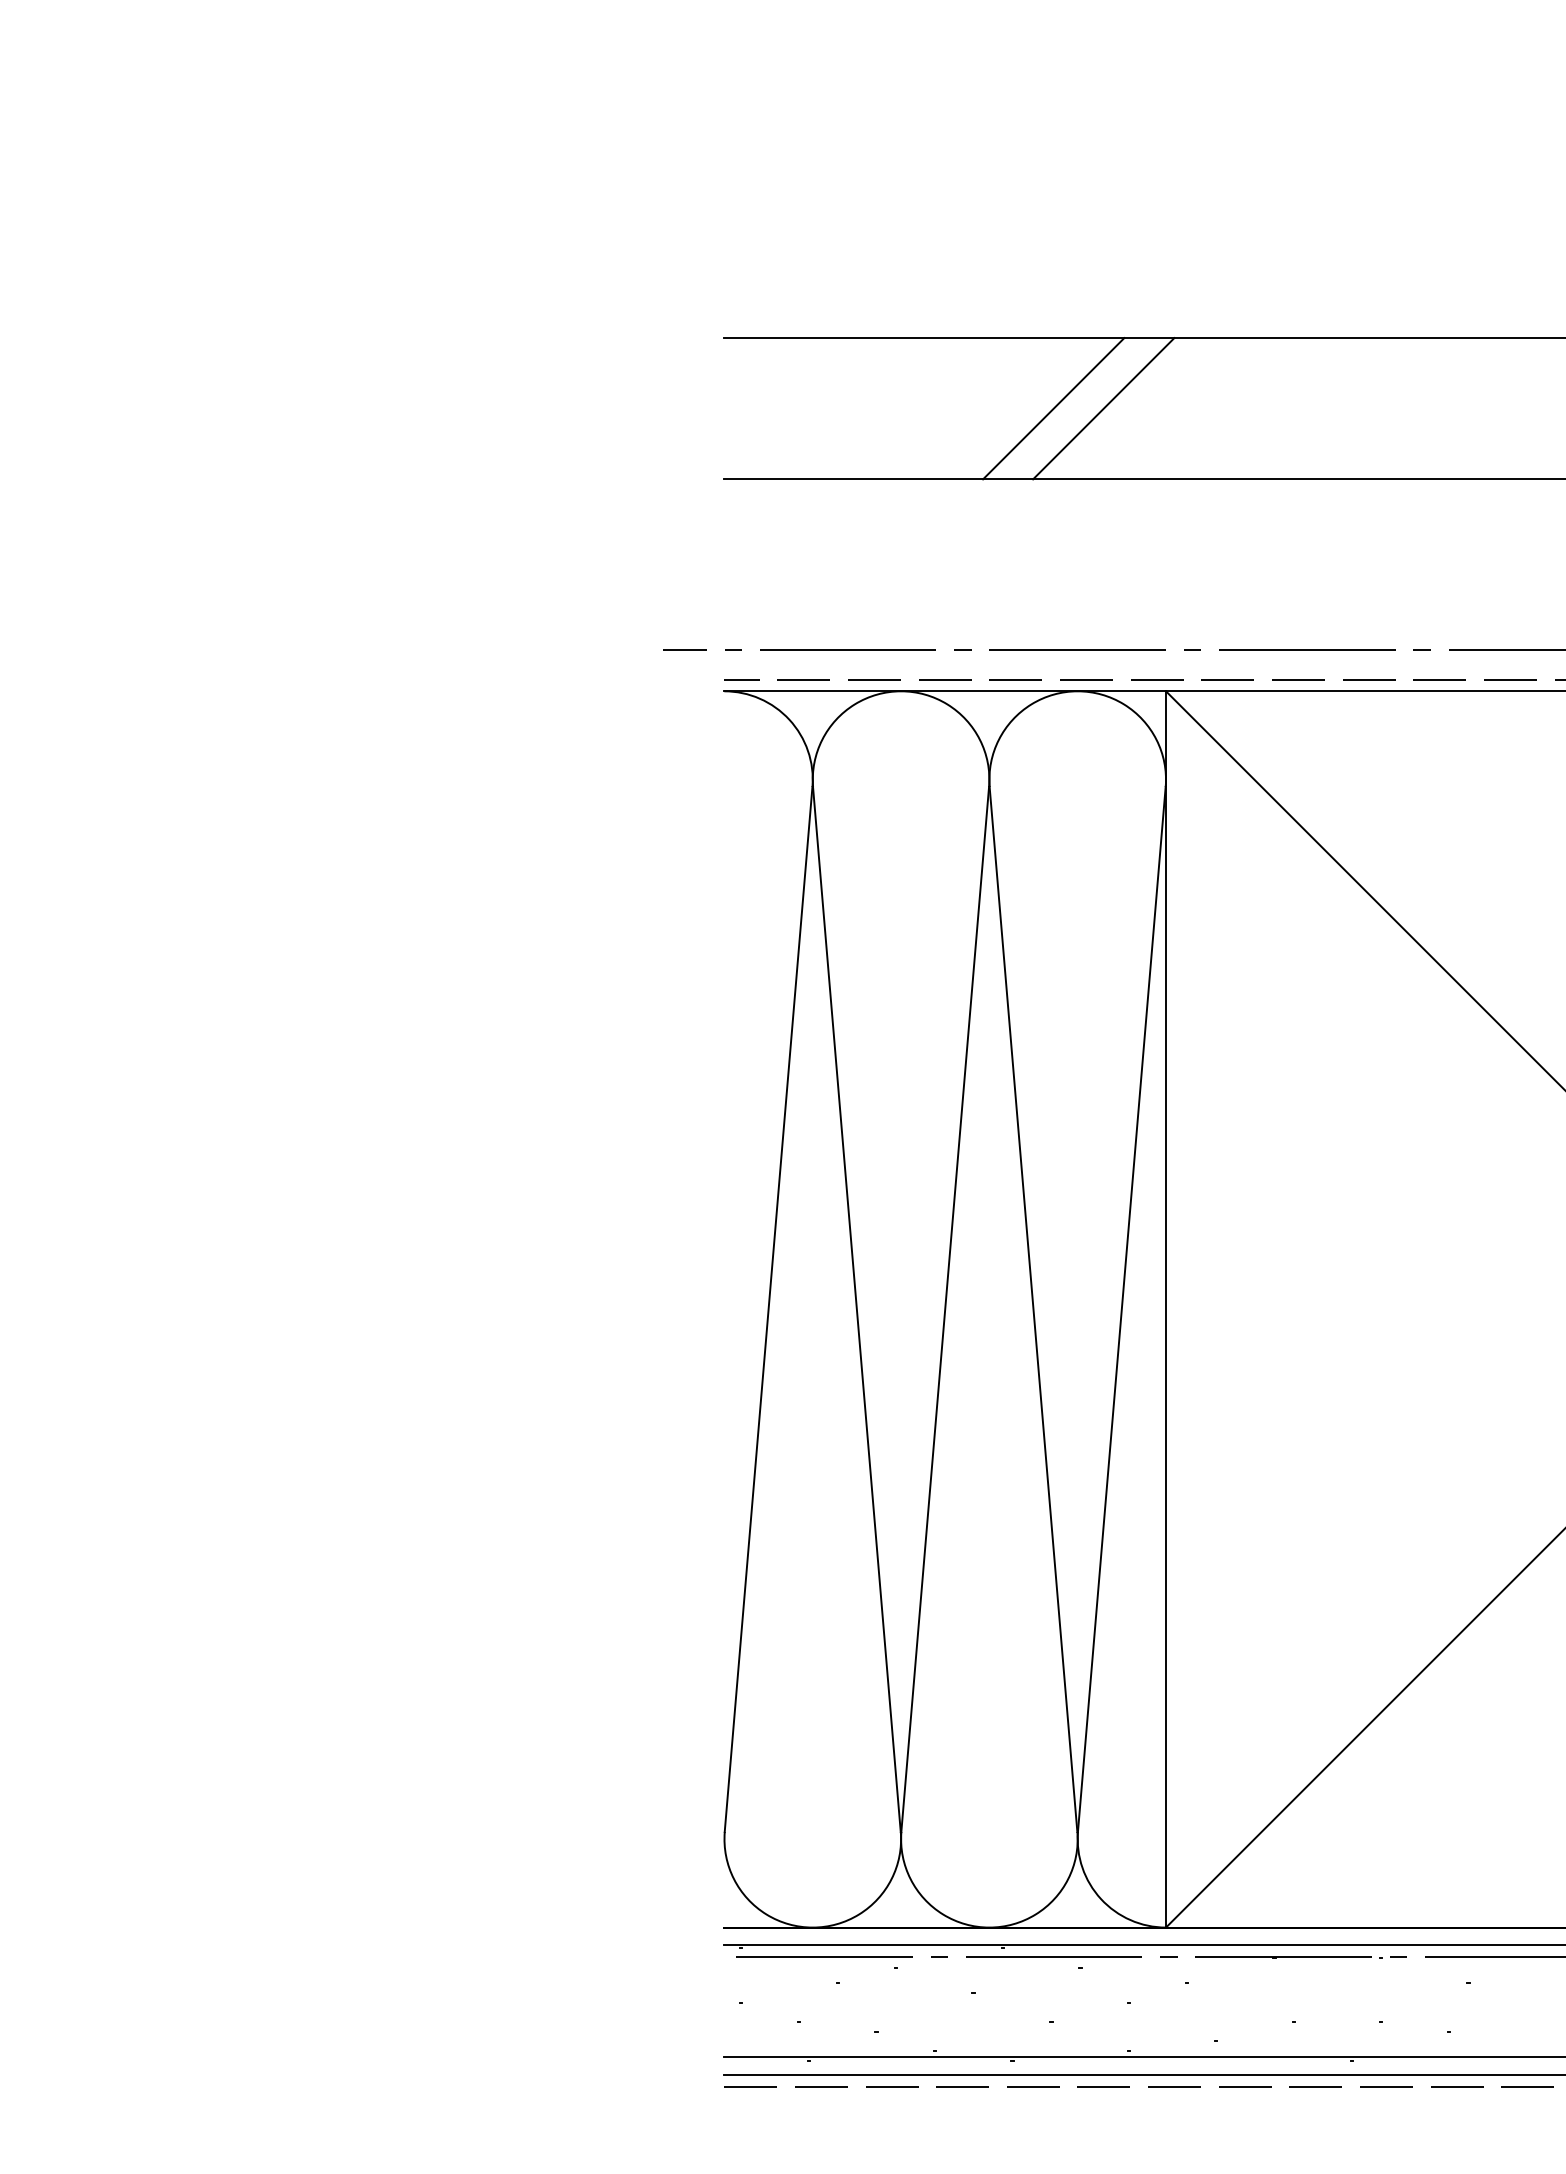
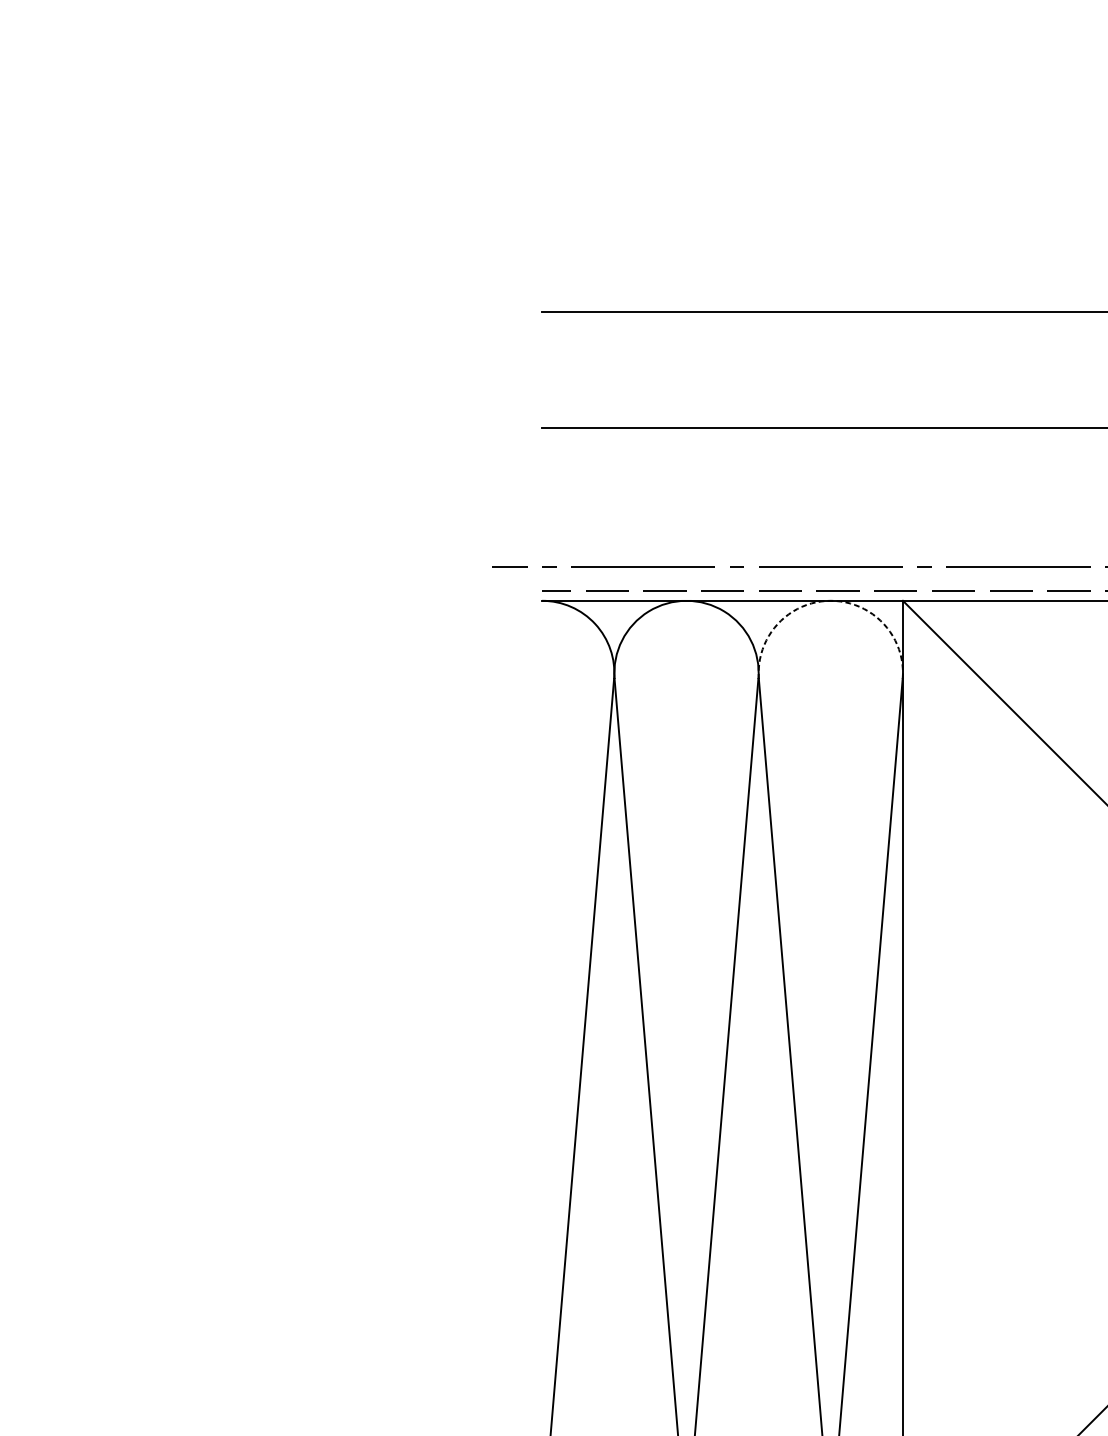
line: (1053, 408) -> (811, 369), removed
line: (1103, 408) -> (851, 369), removed
arc: (1077, 691) -> (830, 600), solid -> dashed

